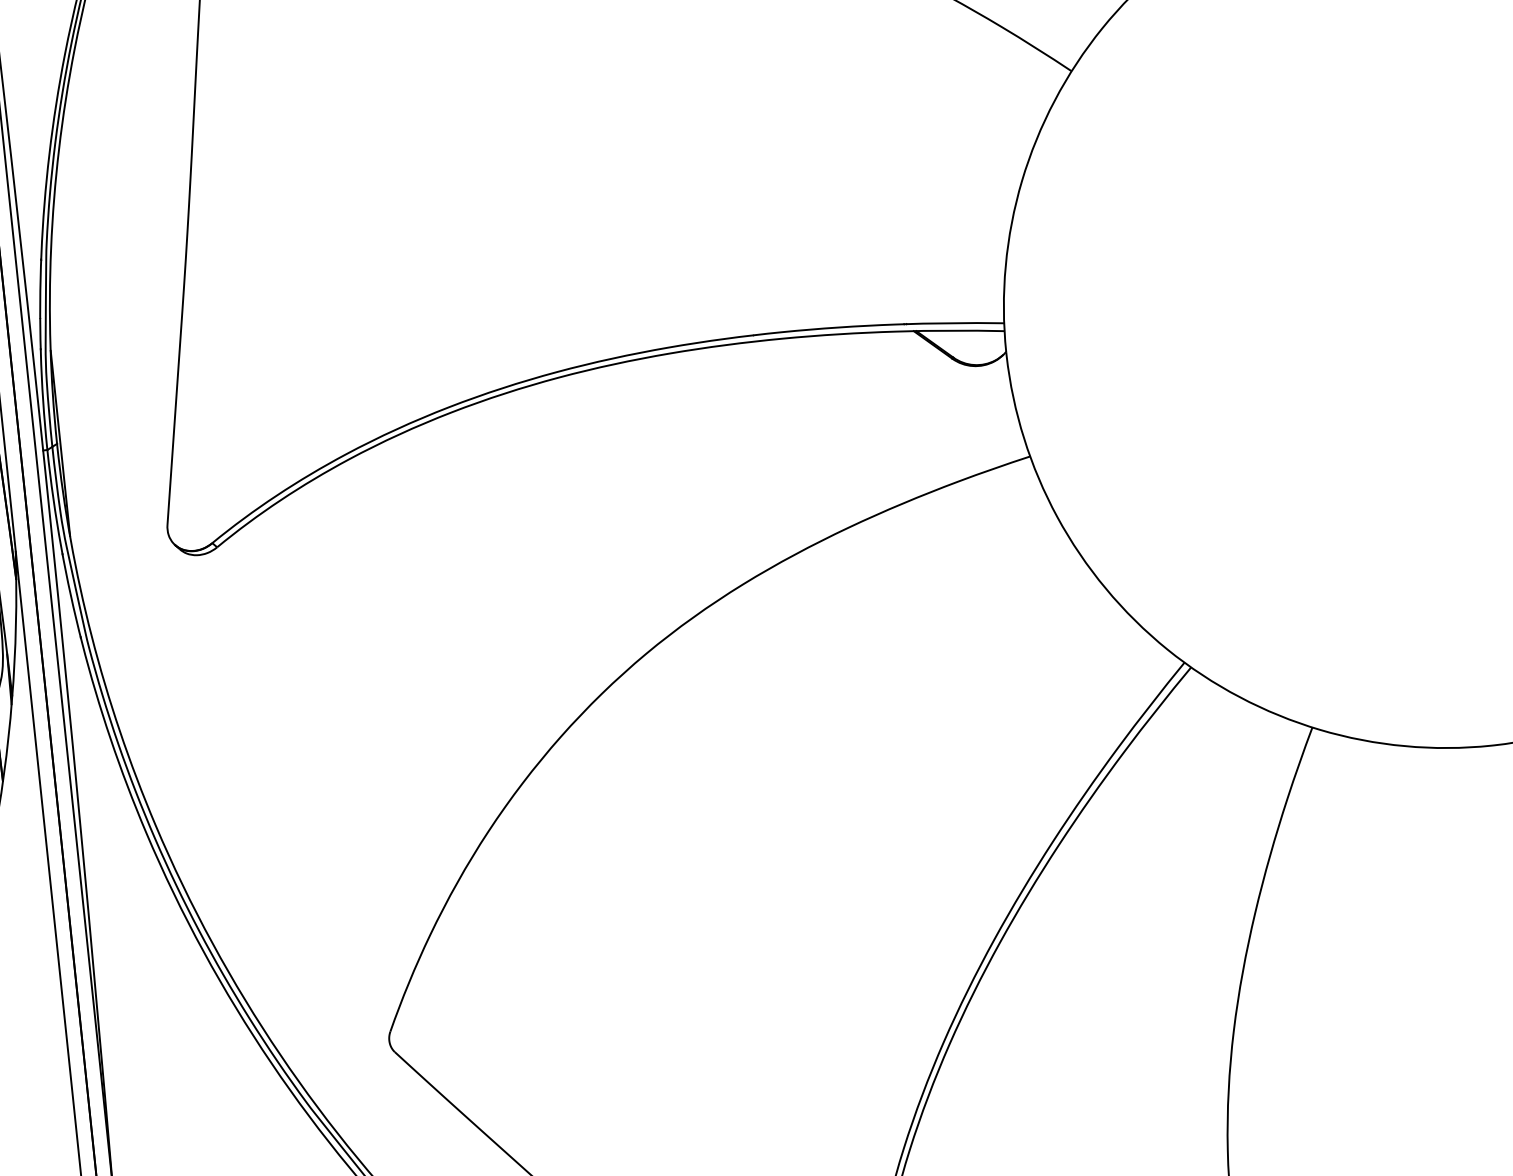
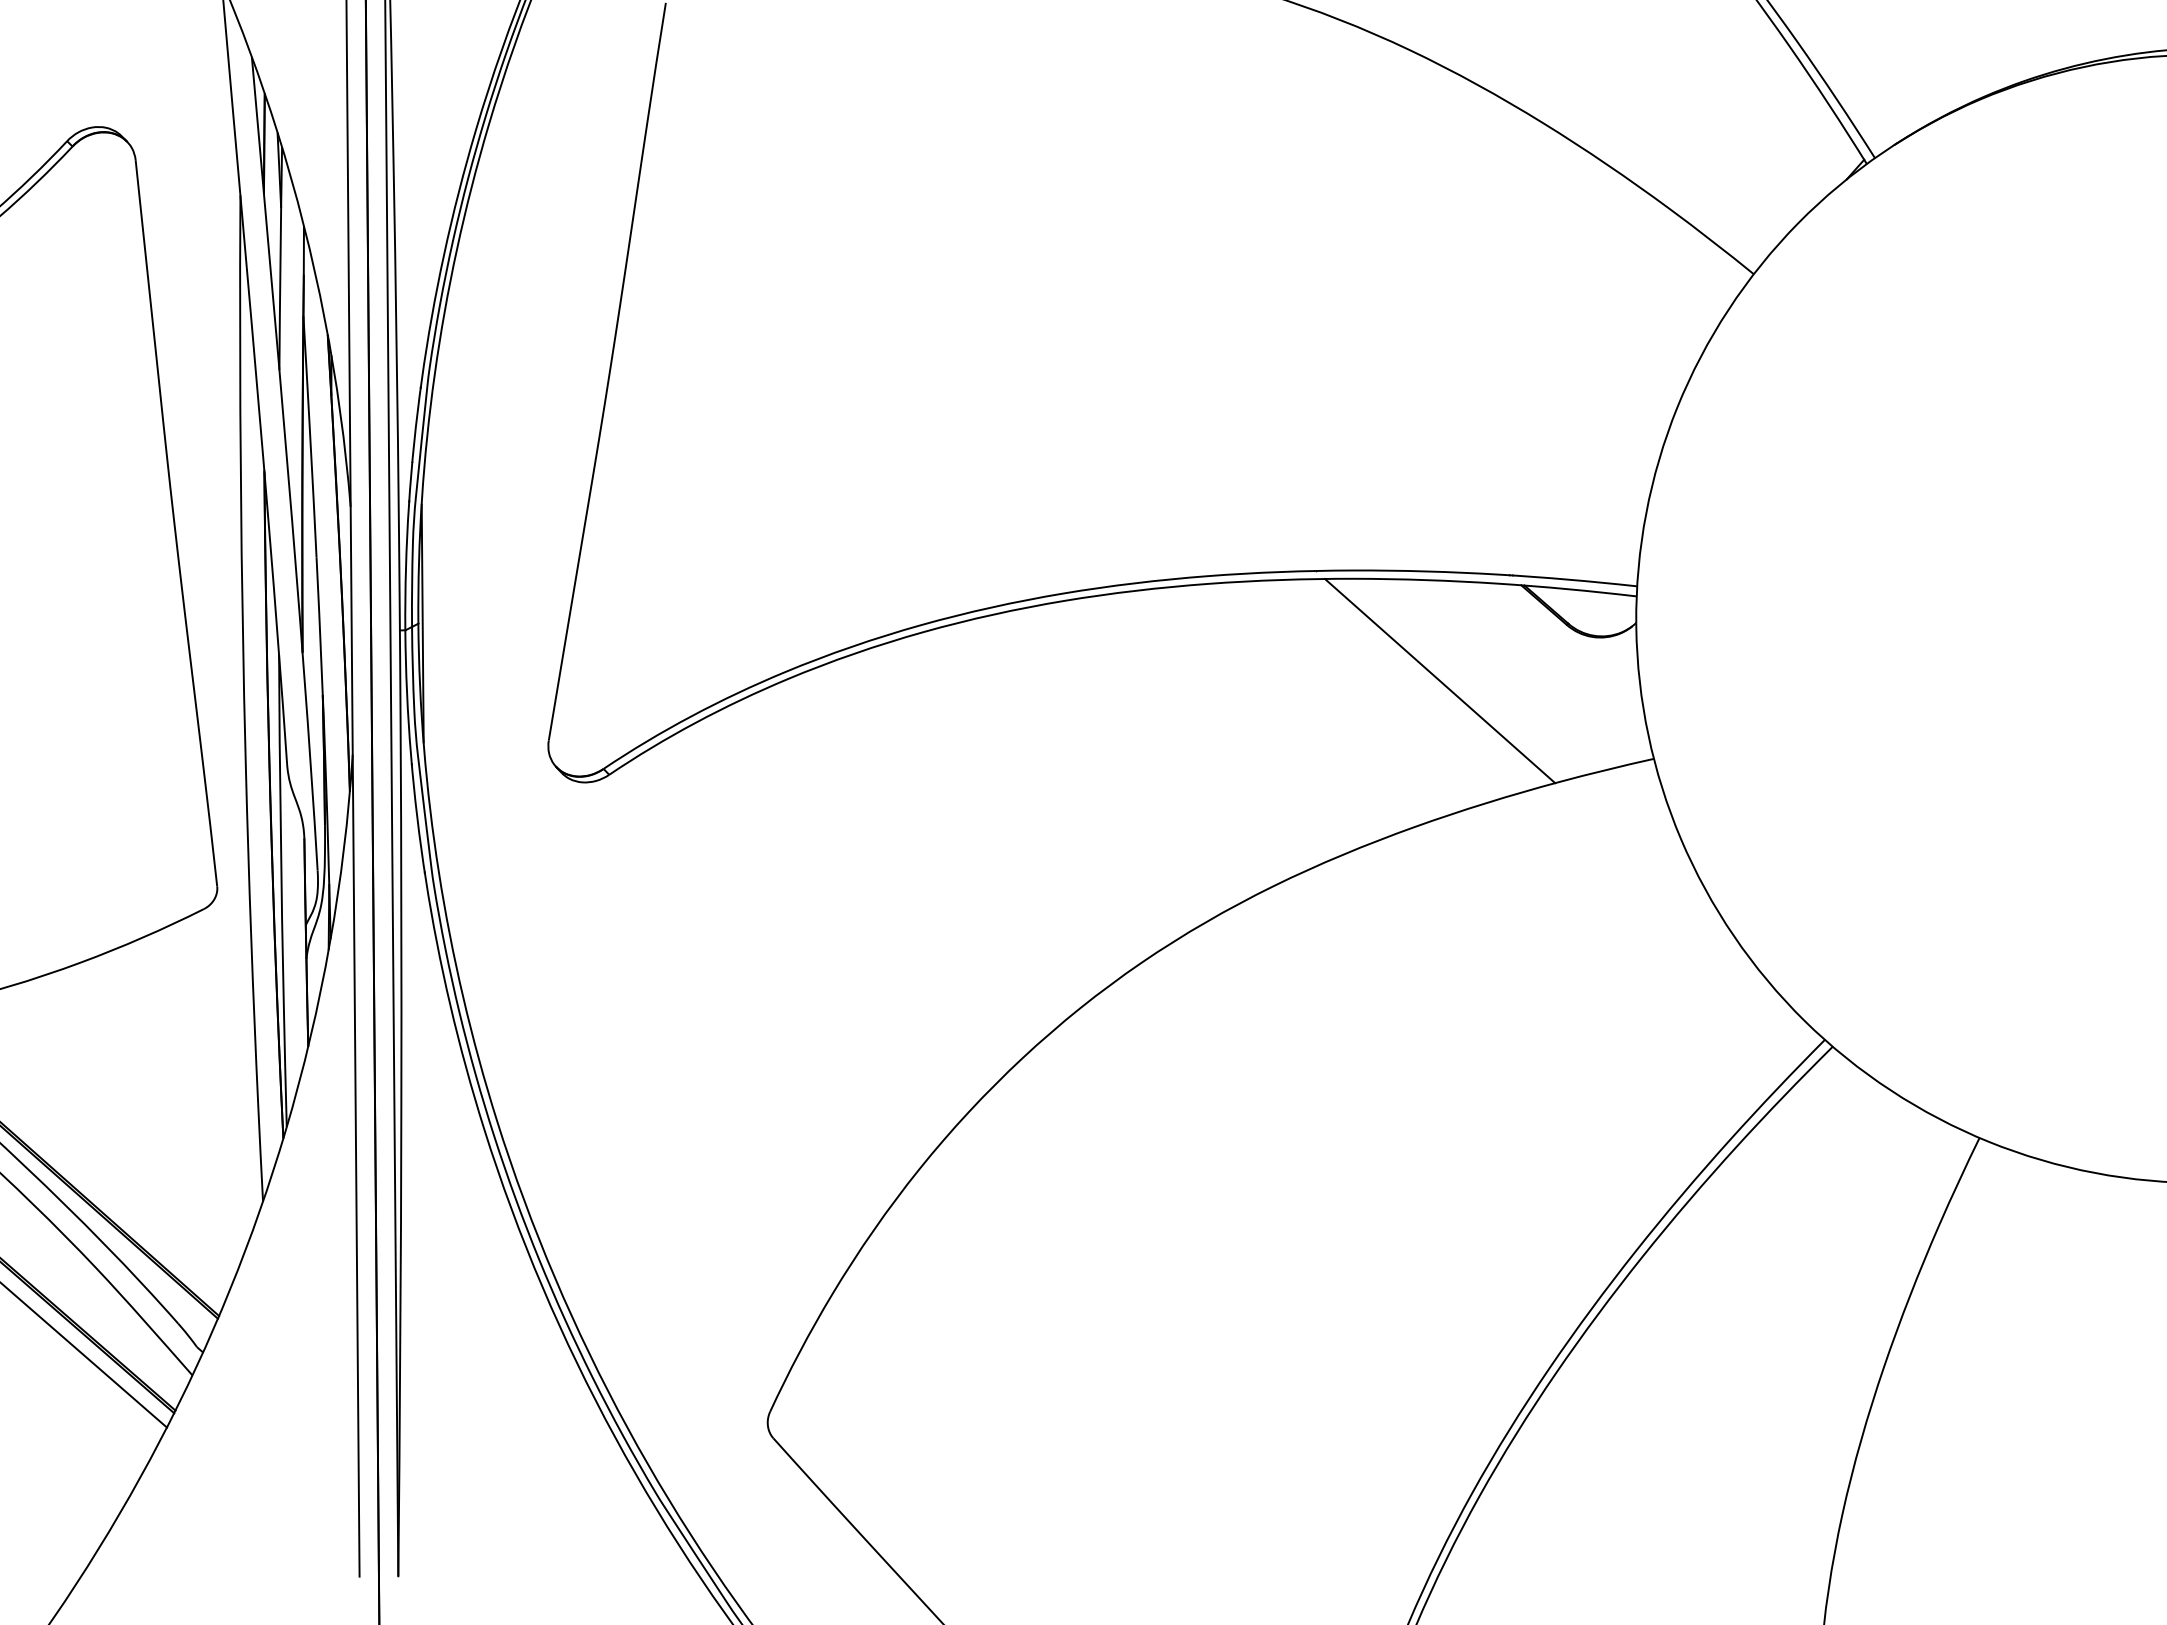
line: (857, 411) -> (1439, 680), added

